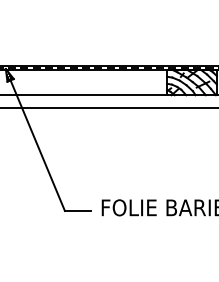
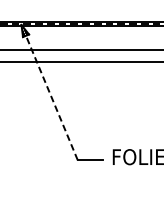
line: (37, 145) -> (51, 97), solid -> dashed

